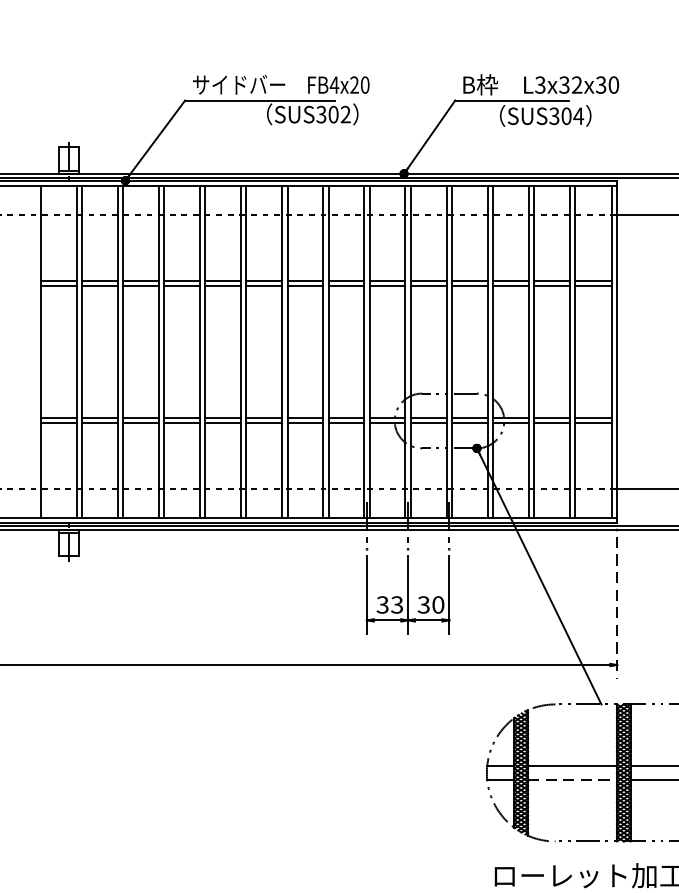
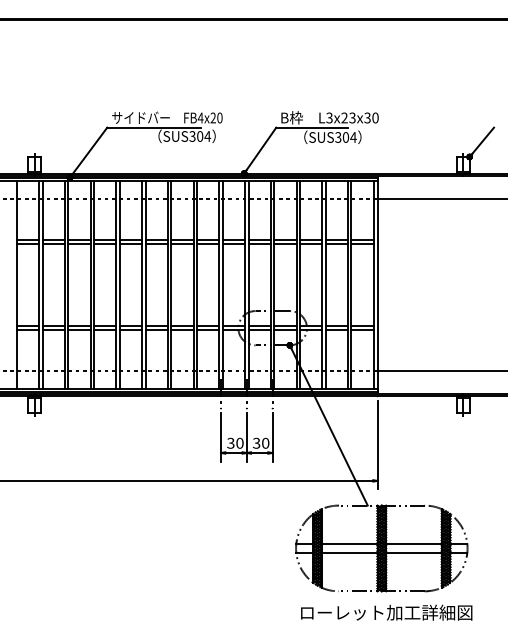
text: (570, 85) -> (348, 118), L3x32x30 -> L3x23x30
text: (345, 114) -> (207, 136), SUS302 -> SUS304
text: (396, 605) -> (239, 443), 33 -> 30
line: (617, 608) -> (377, 445), dashed -> solid
line: (572, 779) -> (349, 552), dashed -> solid

